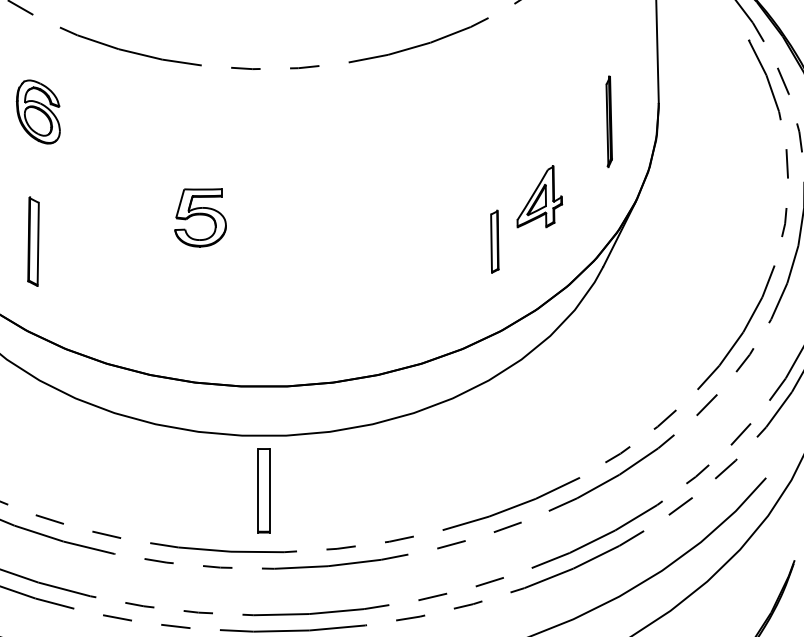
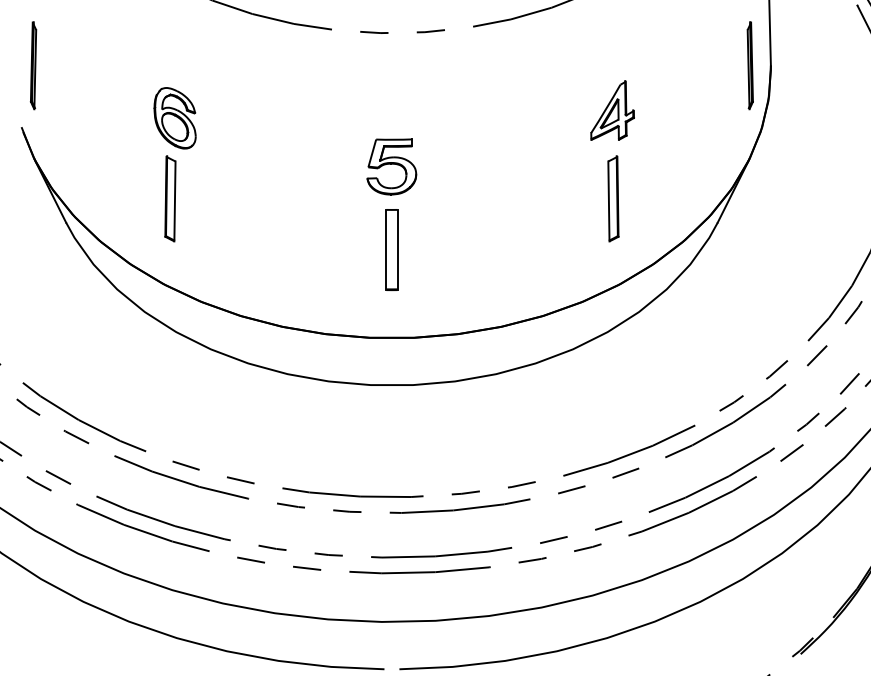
part: (37, 112) -> (174, 118), moved
part: (608, 121) -> (749, 65), moved
part: (539, 196) -> (612, 110), moved
part: (200, 217) -> (391, 166), moved
part: (494, 241) -> (613, 198), size x1.43
part: (263, 490) -> (391, 249), moved

